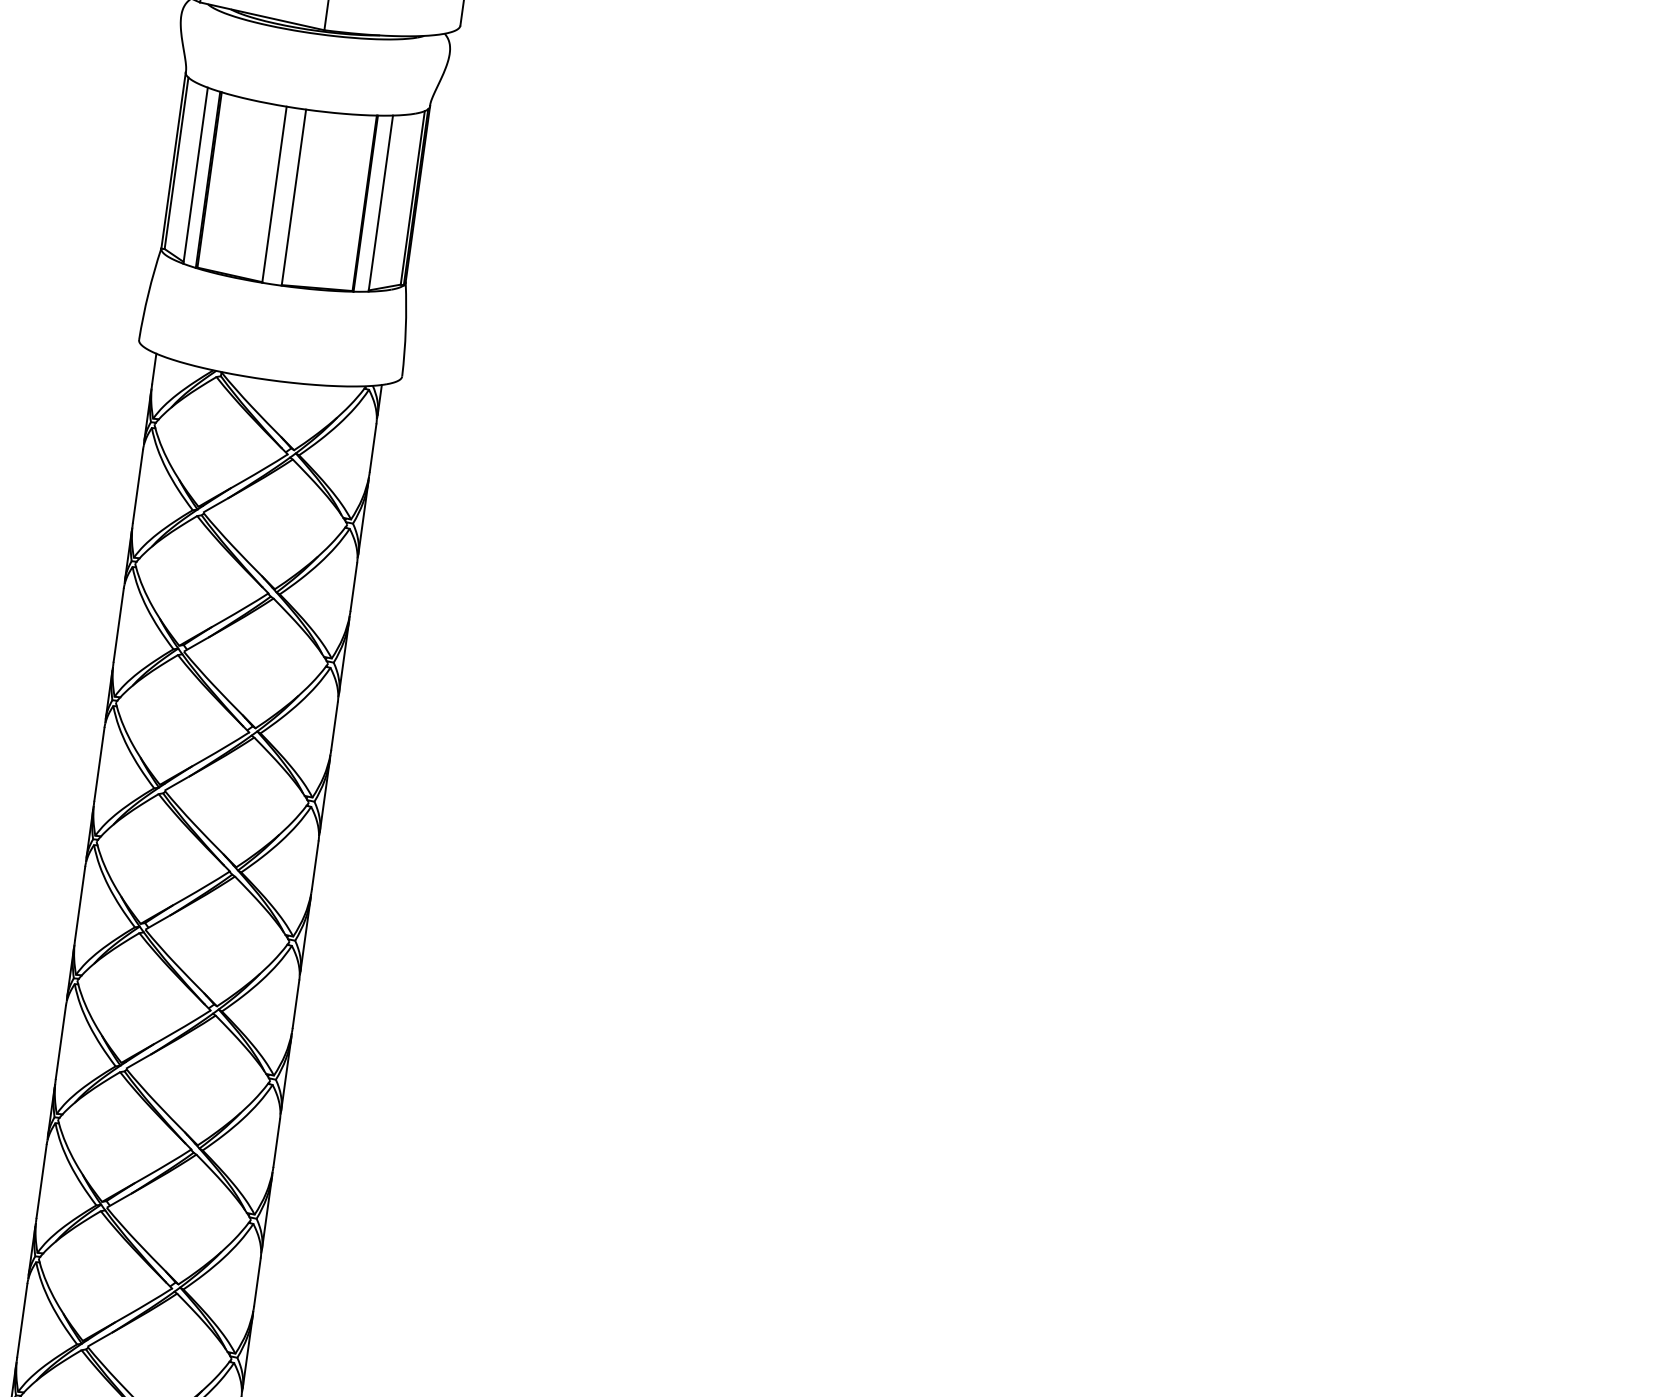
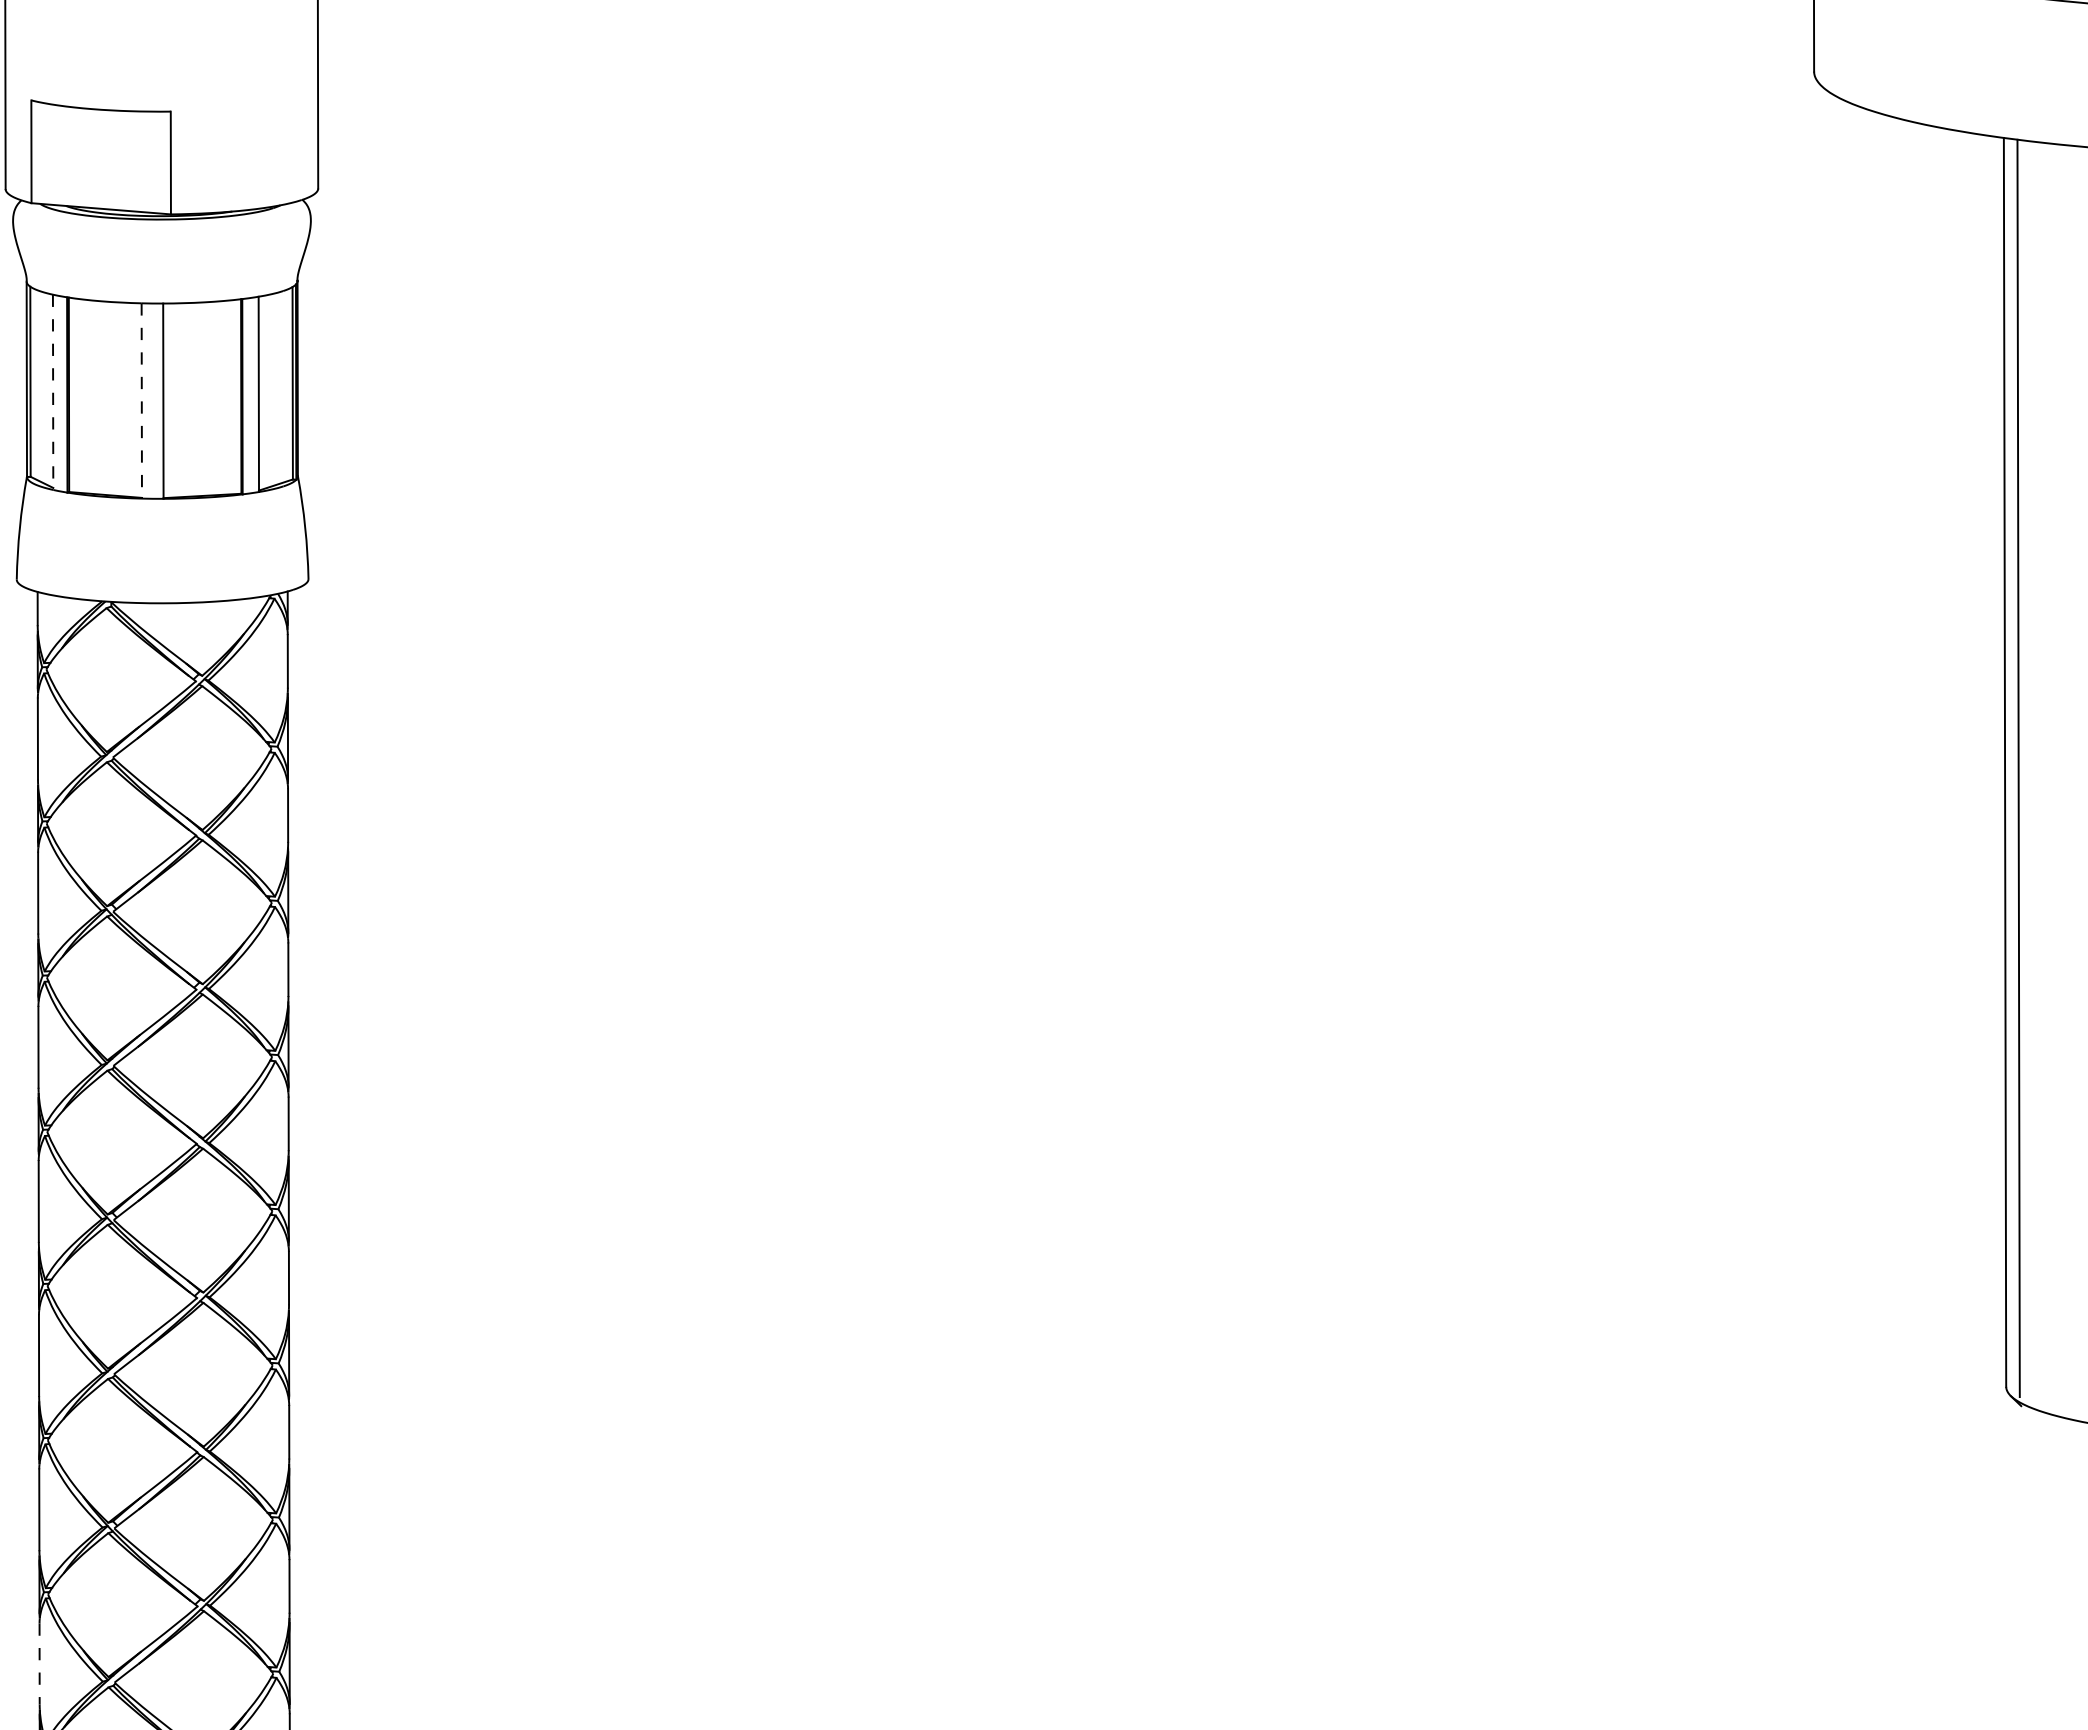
line: (195, 175) -> (53, 392), solid -> dashed
line: (274, 194) -> (141, 400), solid -> dashed
line: (22, 1320) -> (39, 1664), solid -> dashed

